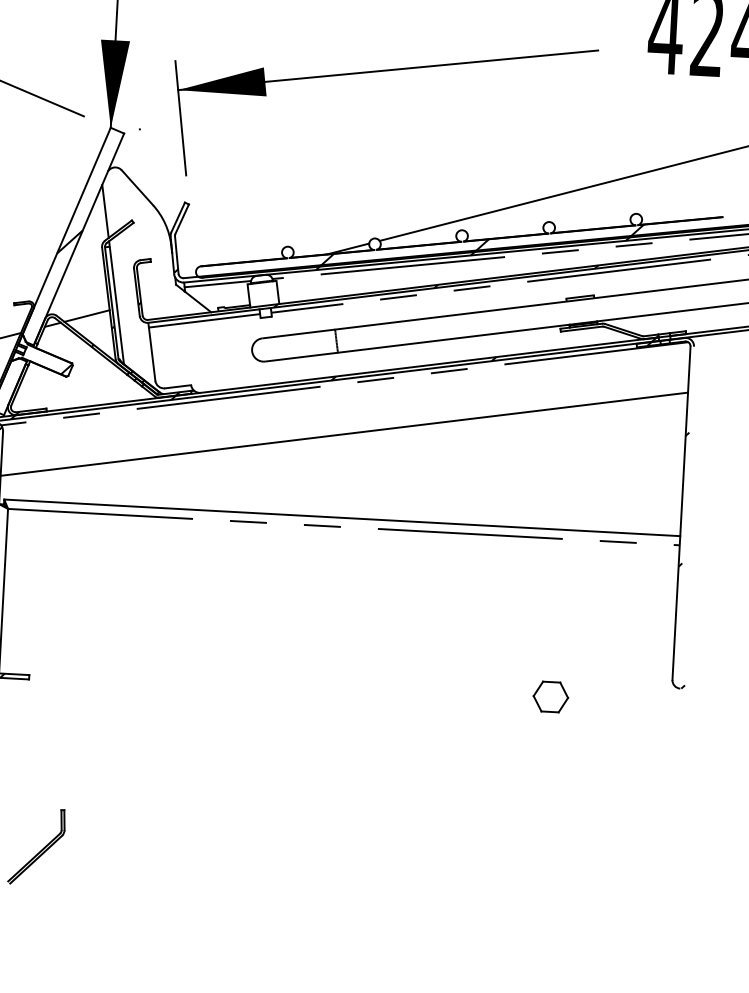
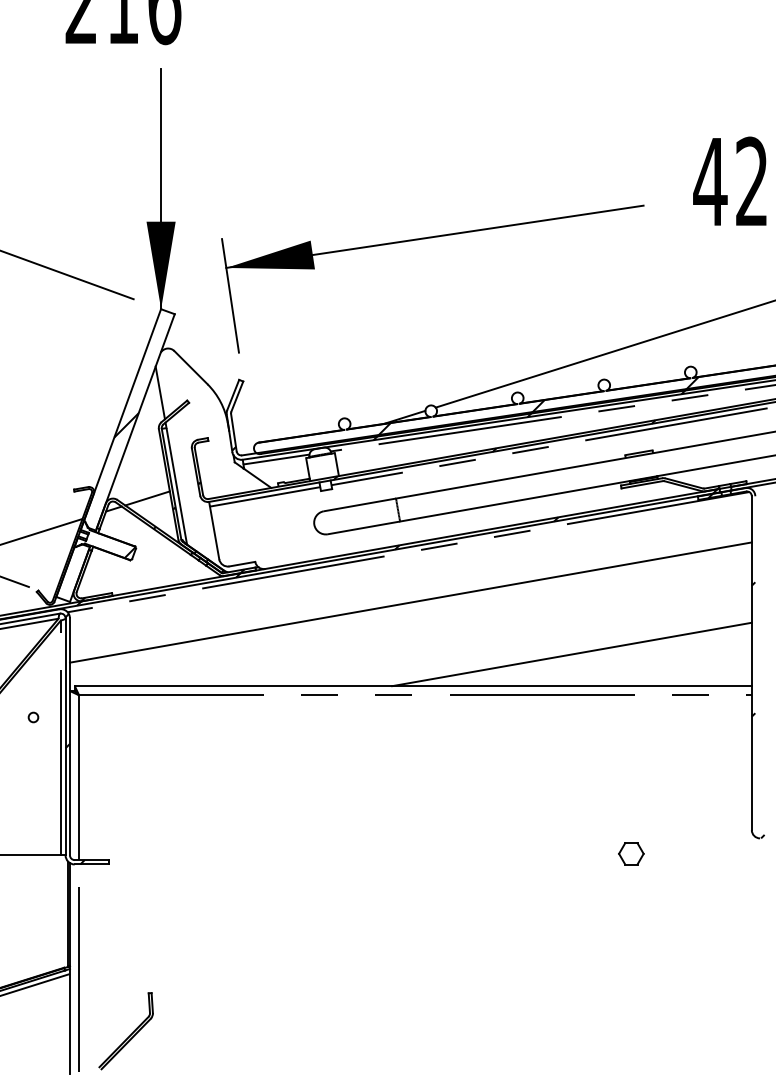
line: (501, 494) -> (571, 654), added
part: (551, 696) -> (631, 853), size x0.71

